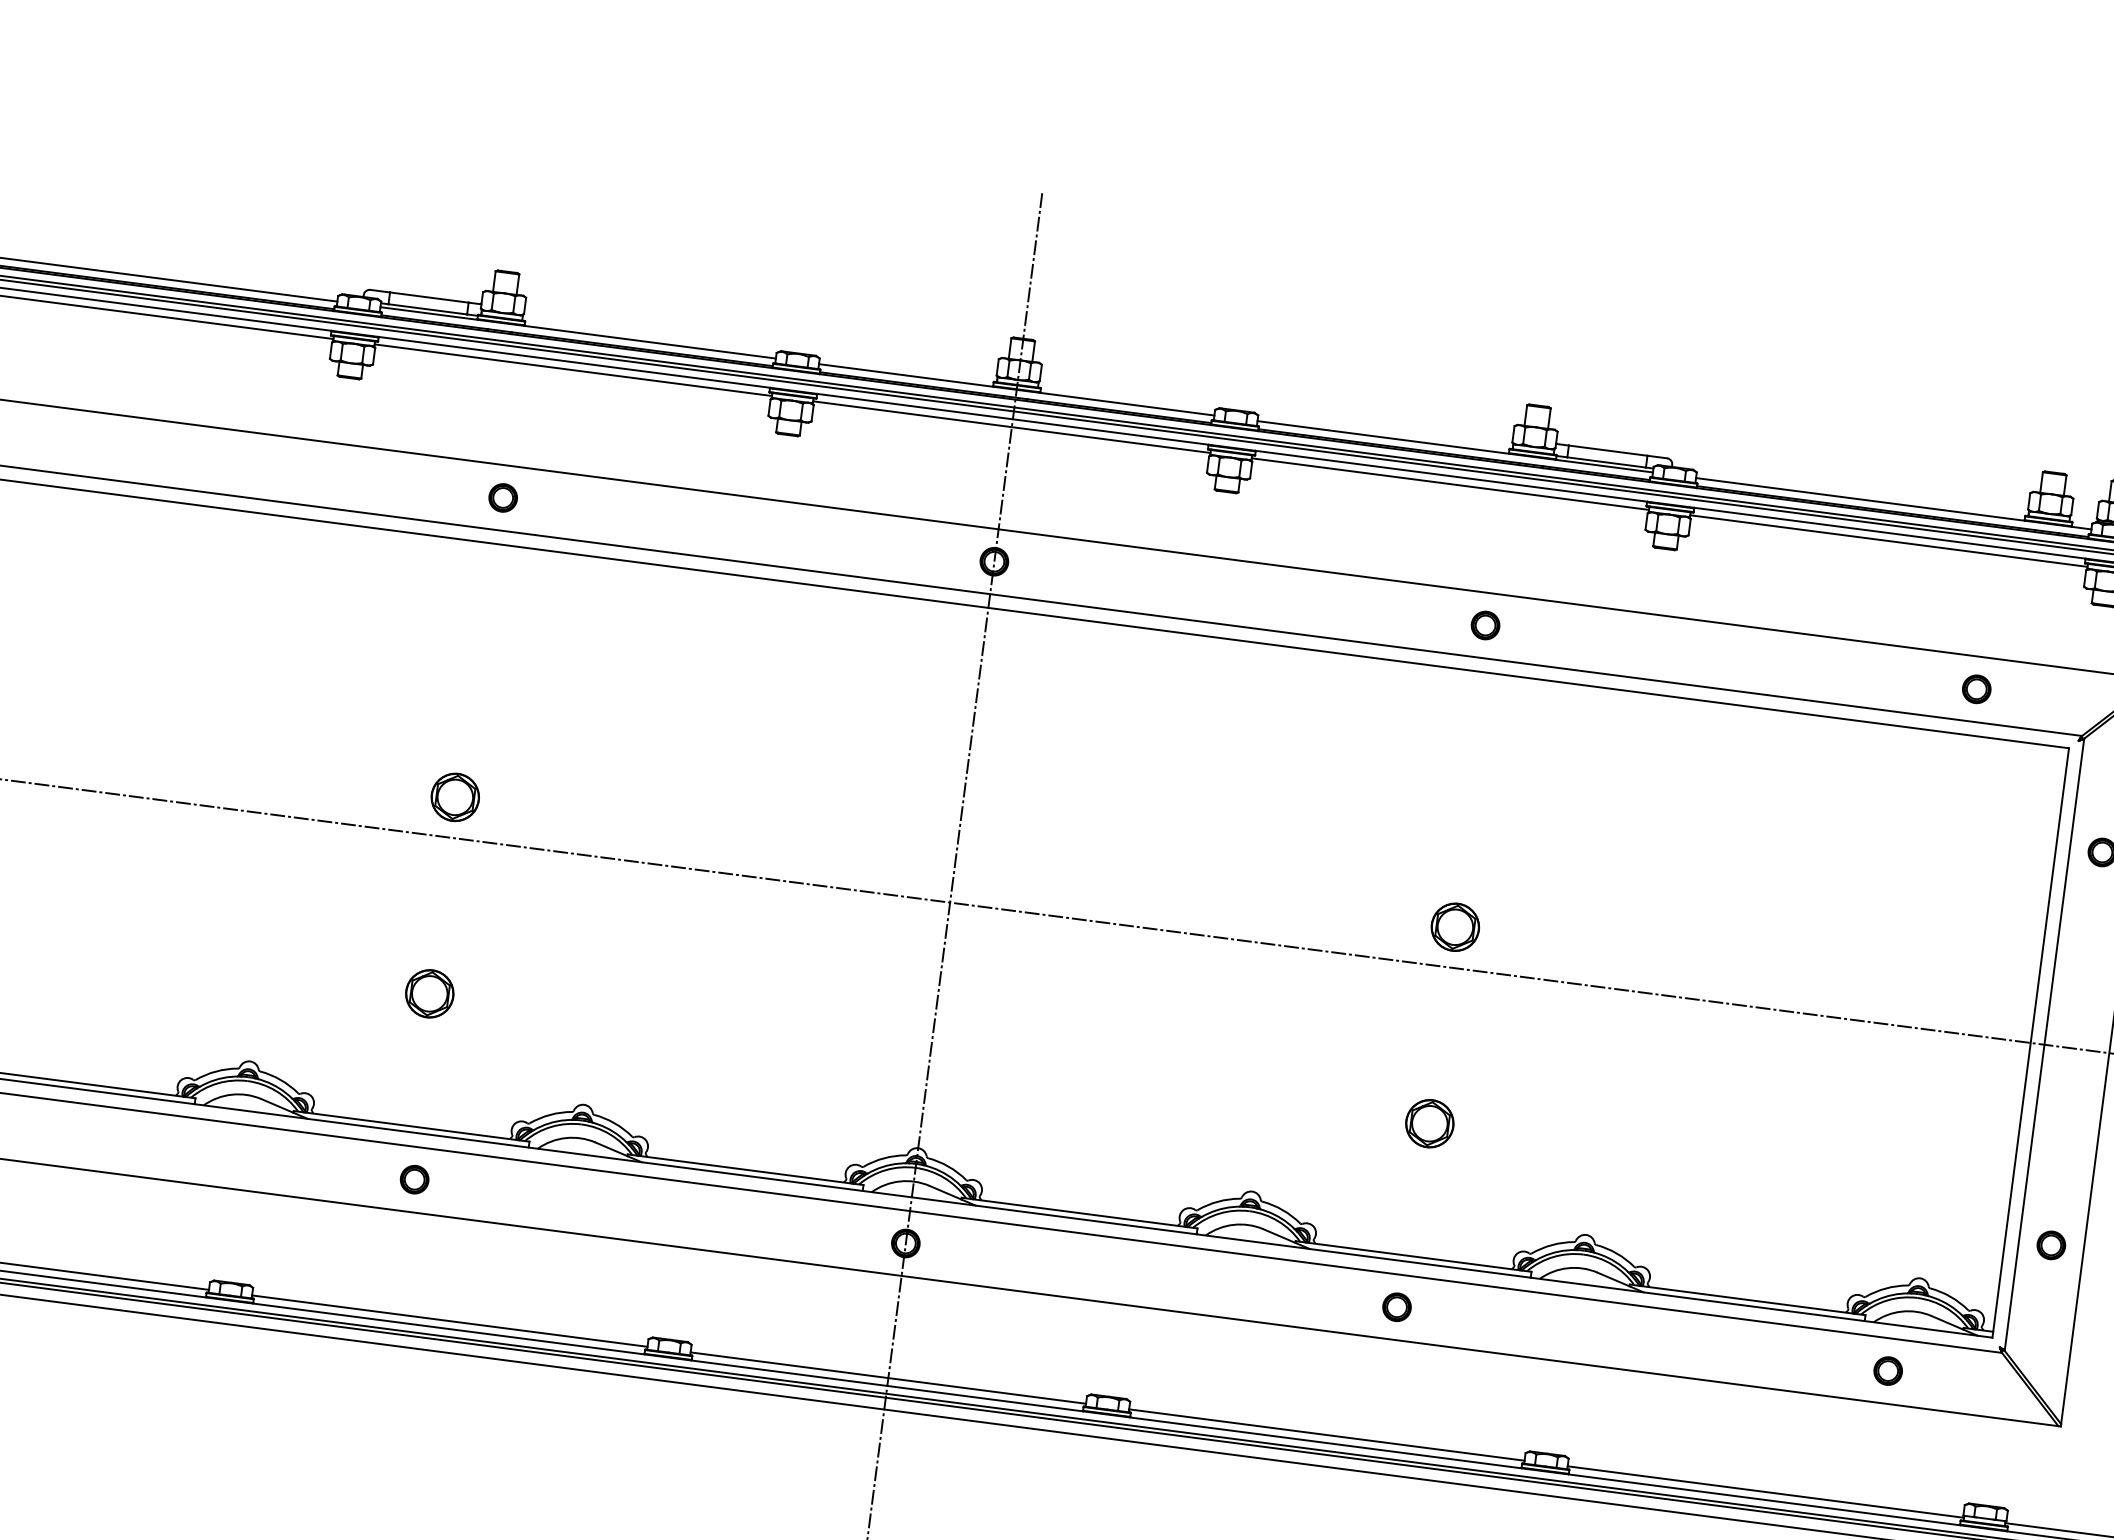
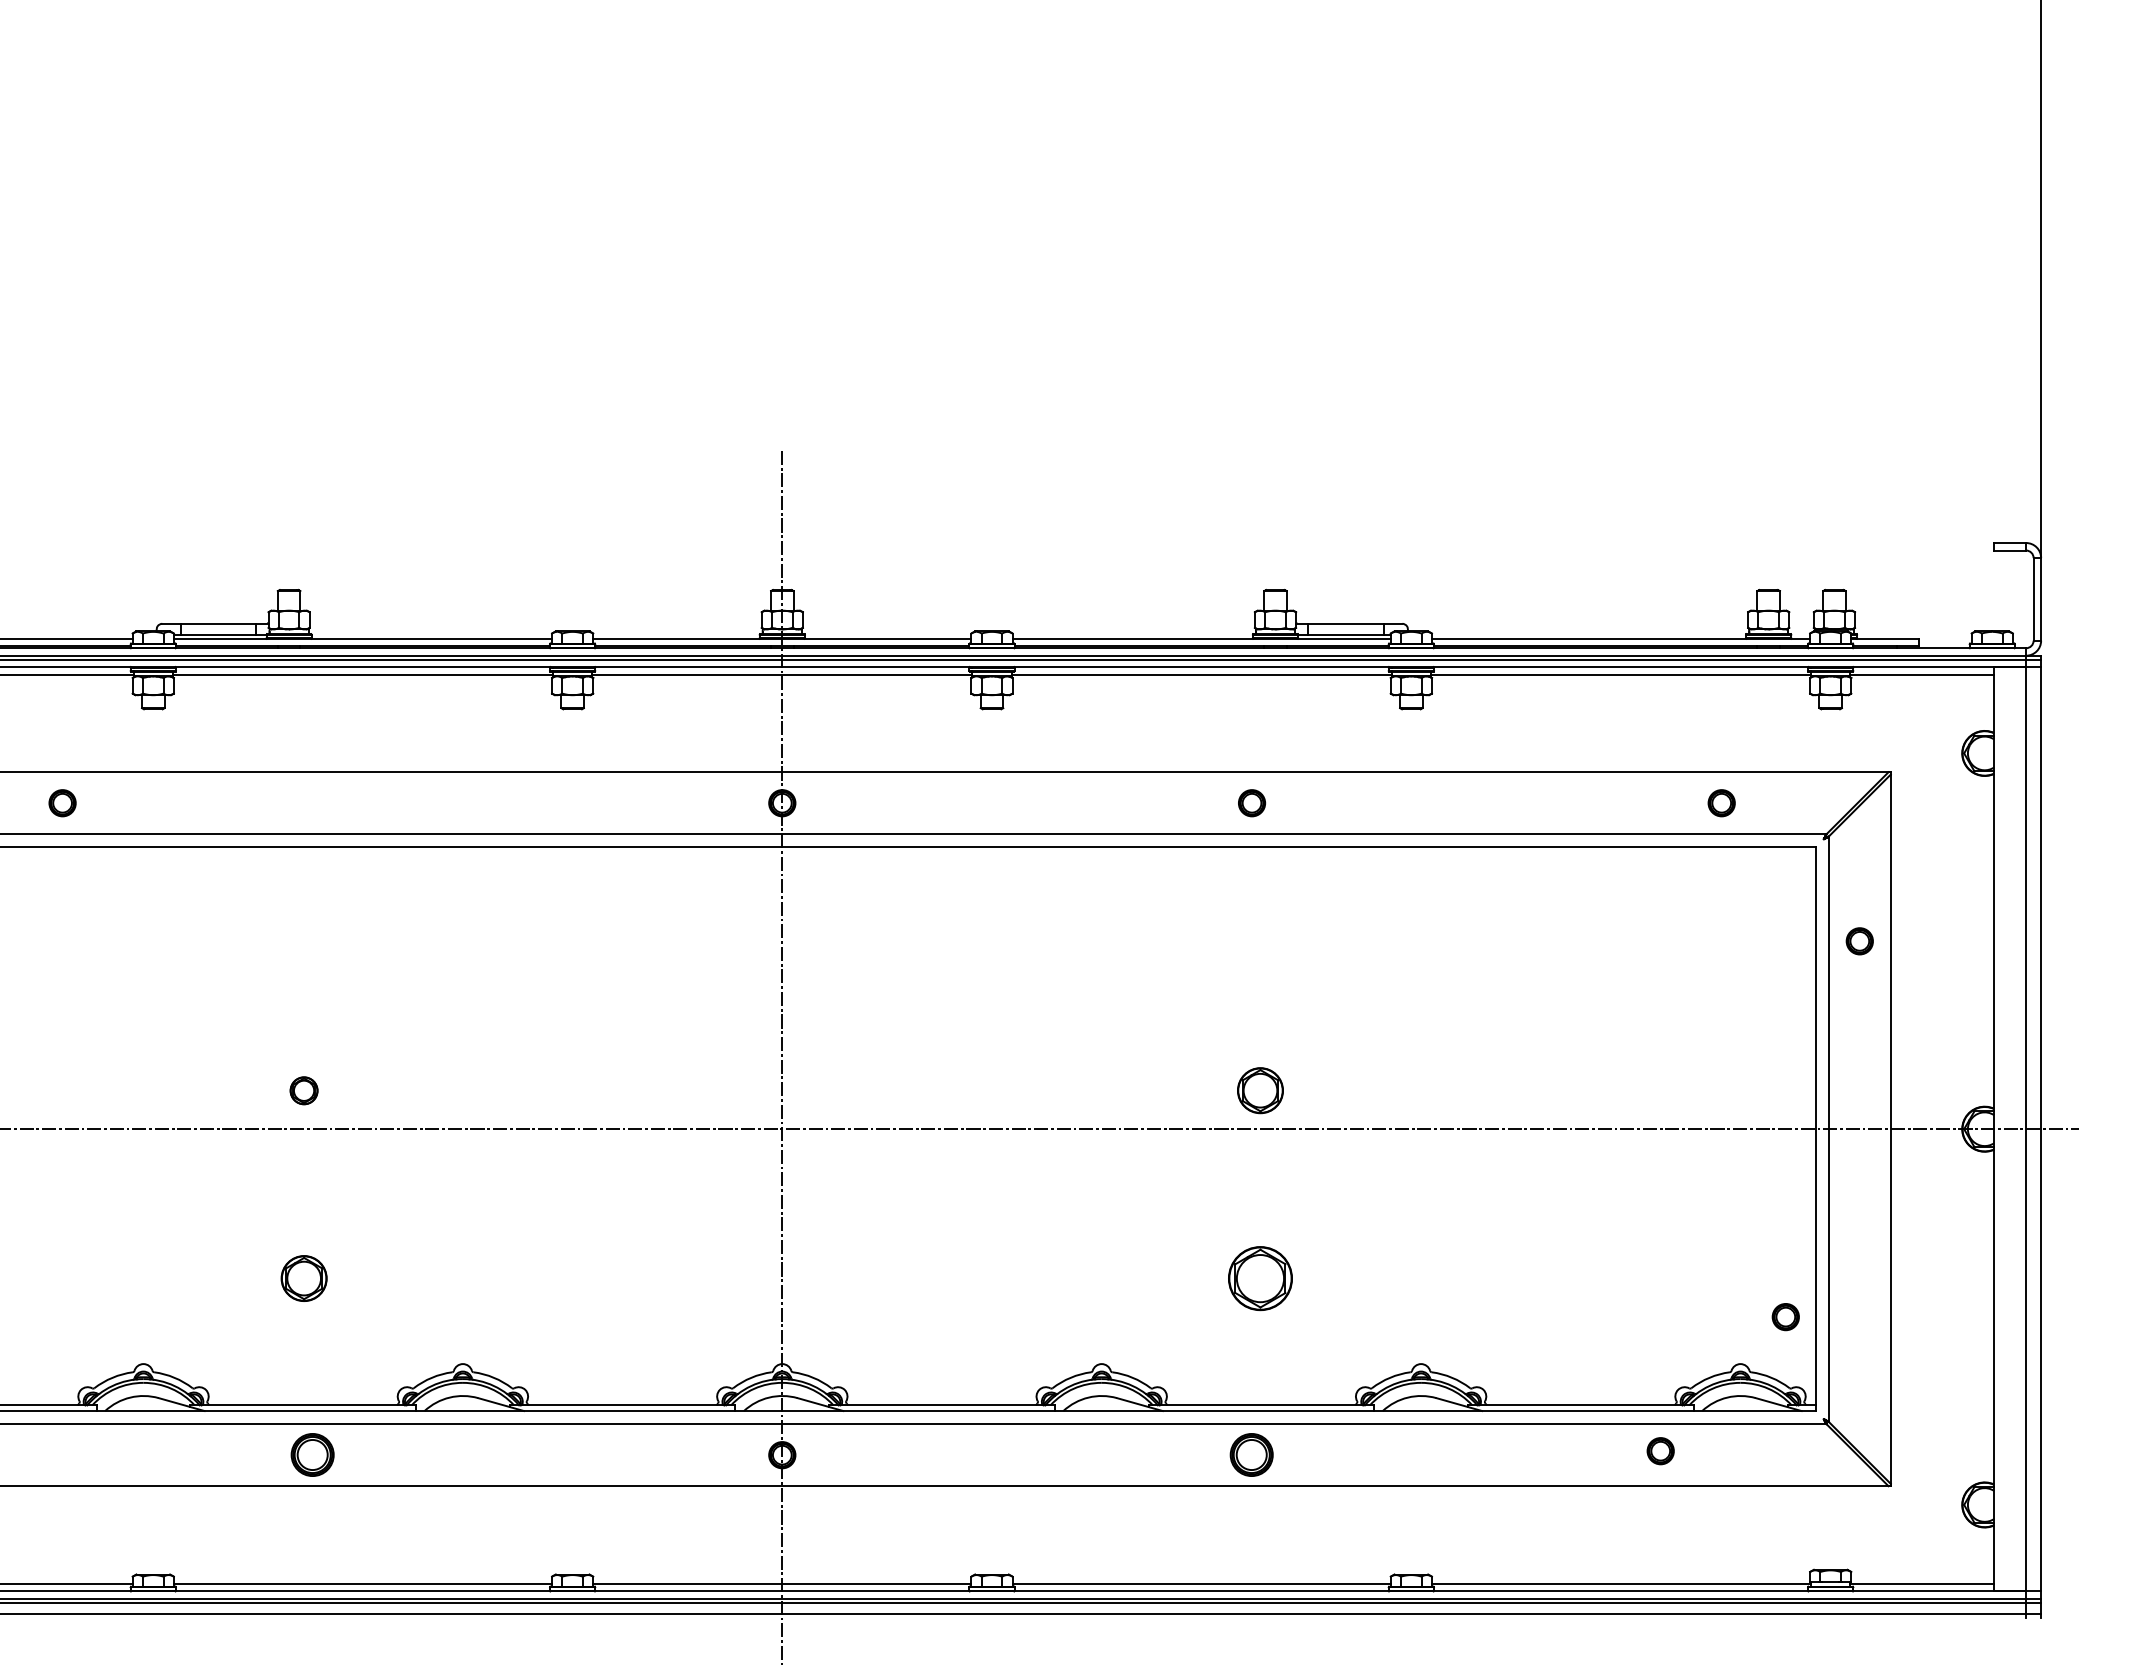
part: (503, 498) -> (62, 803), moved
part: (454, 797) -> (303, 1090), size x0.6
part: (1429, 1123) -> (1260, 1278), size x1.4
part: (414, 1180) -> (312, 1455), size x1.6
part: (2050, 1245) -> (1785, 1317), moved
part: (1397, 1307) -> (1252, 1455), size x1.6
part: (1887, 1371) -> (1660, 1451), moved

